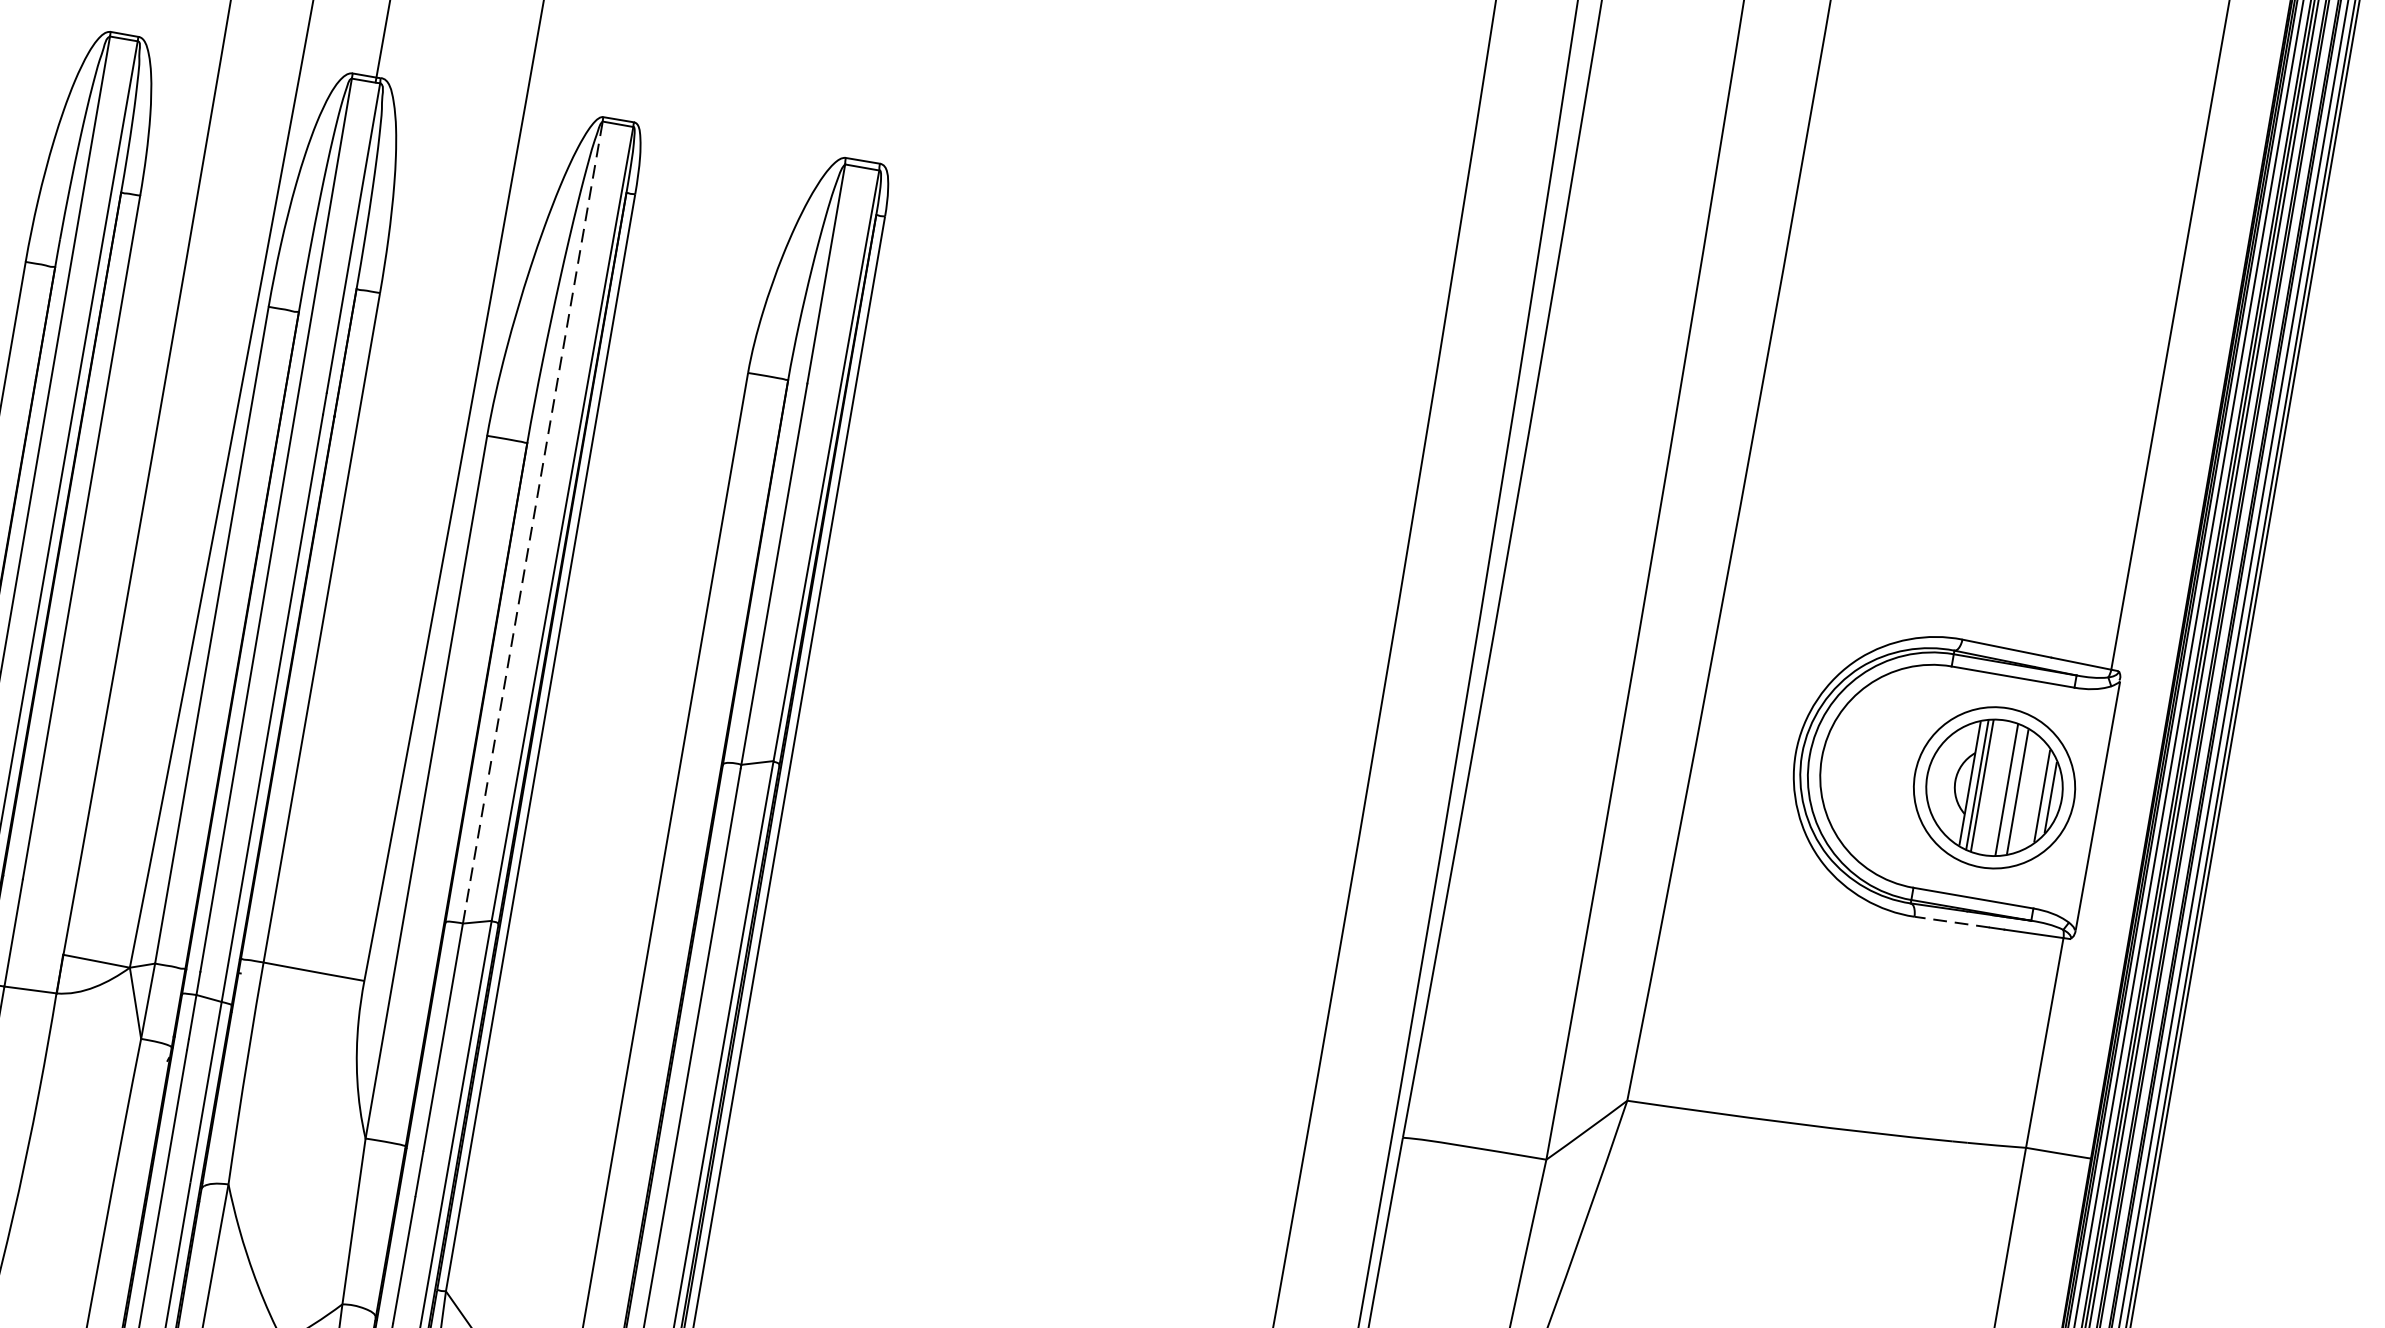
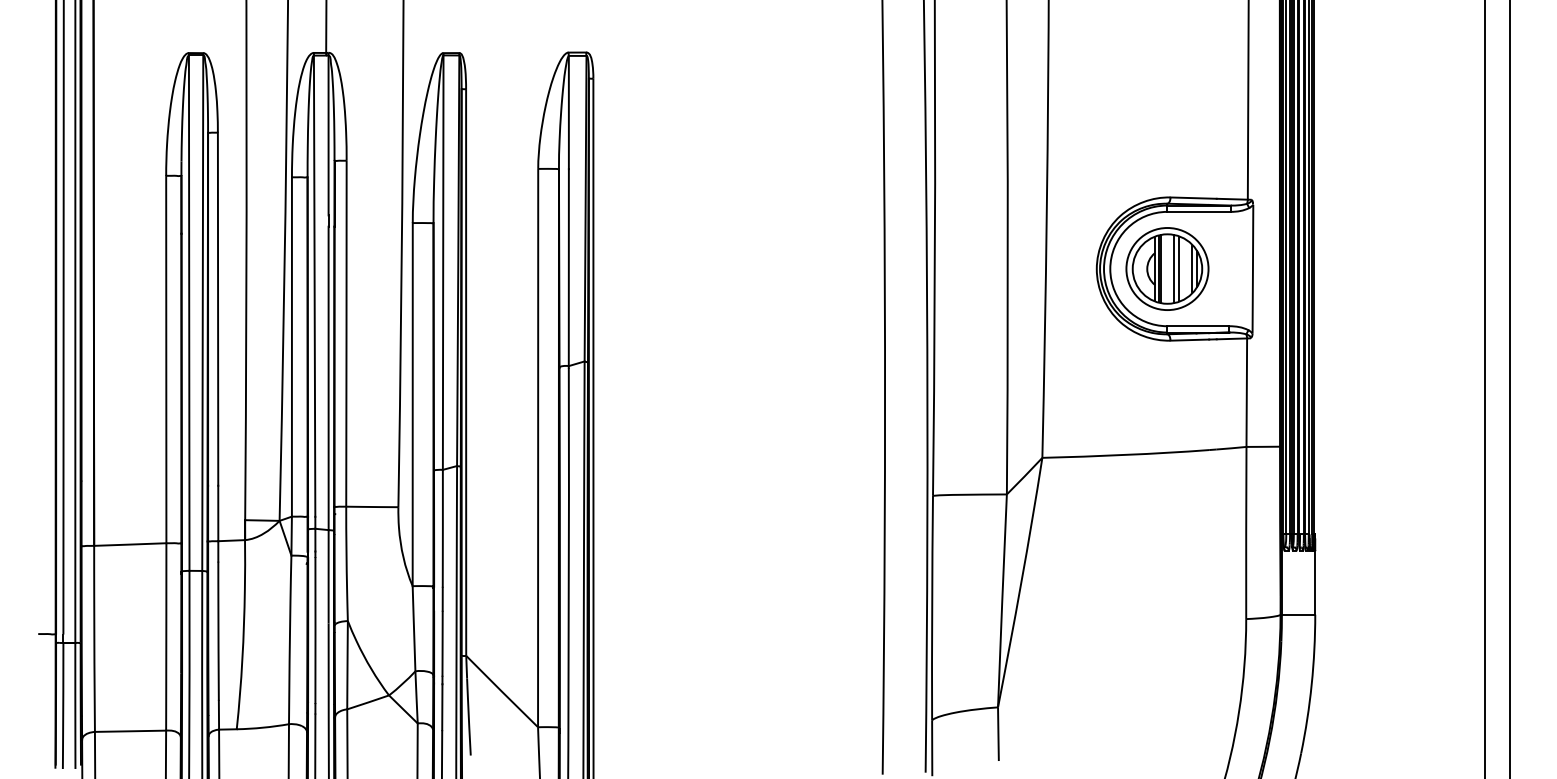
line: (533, 522) -> (443, 262), dashed -> solid
part: (1994, 786) -> (1167, 268), moved
line: (1951, 922) -> (1189, 340), dashed -> solid

